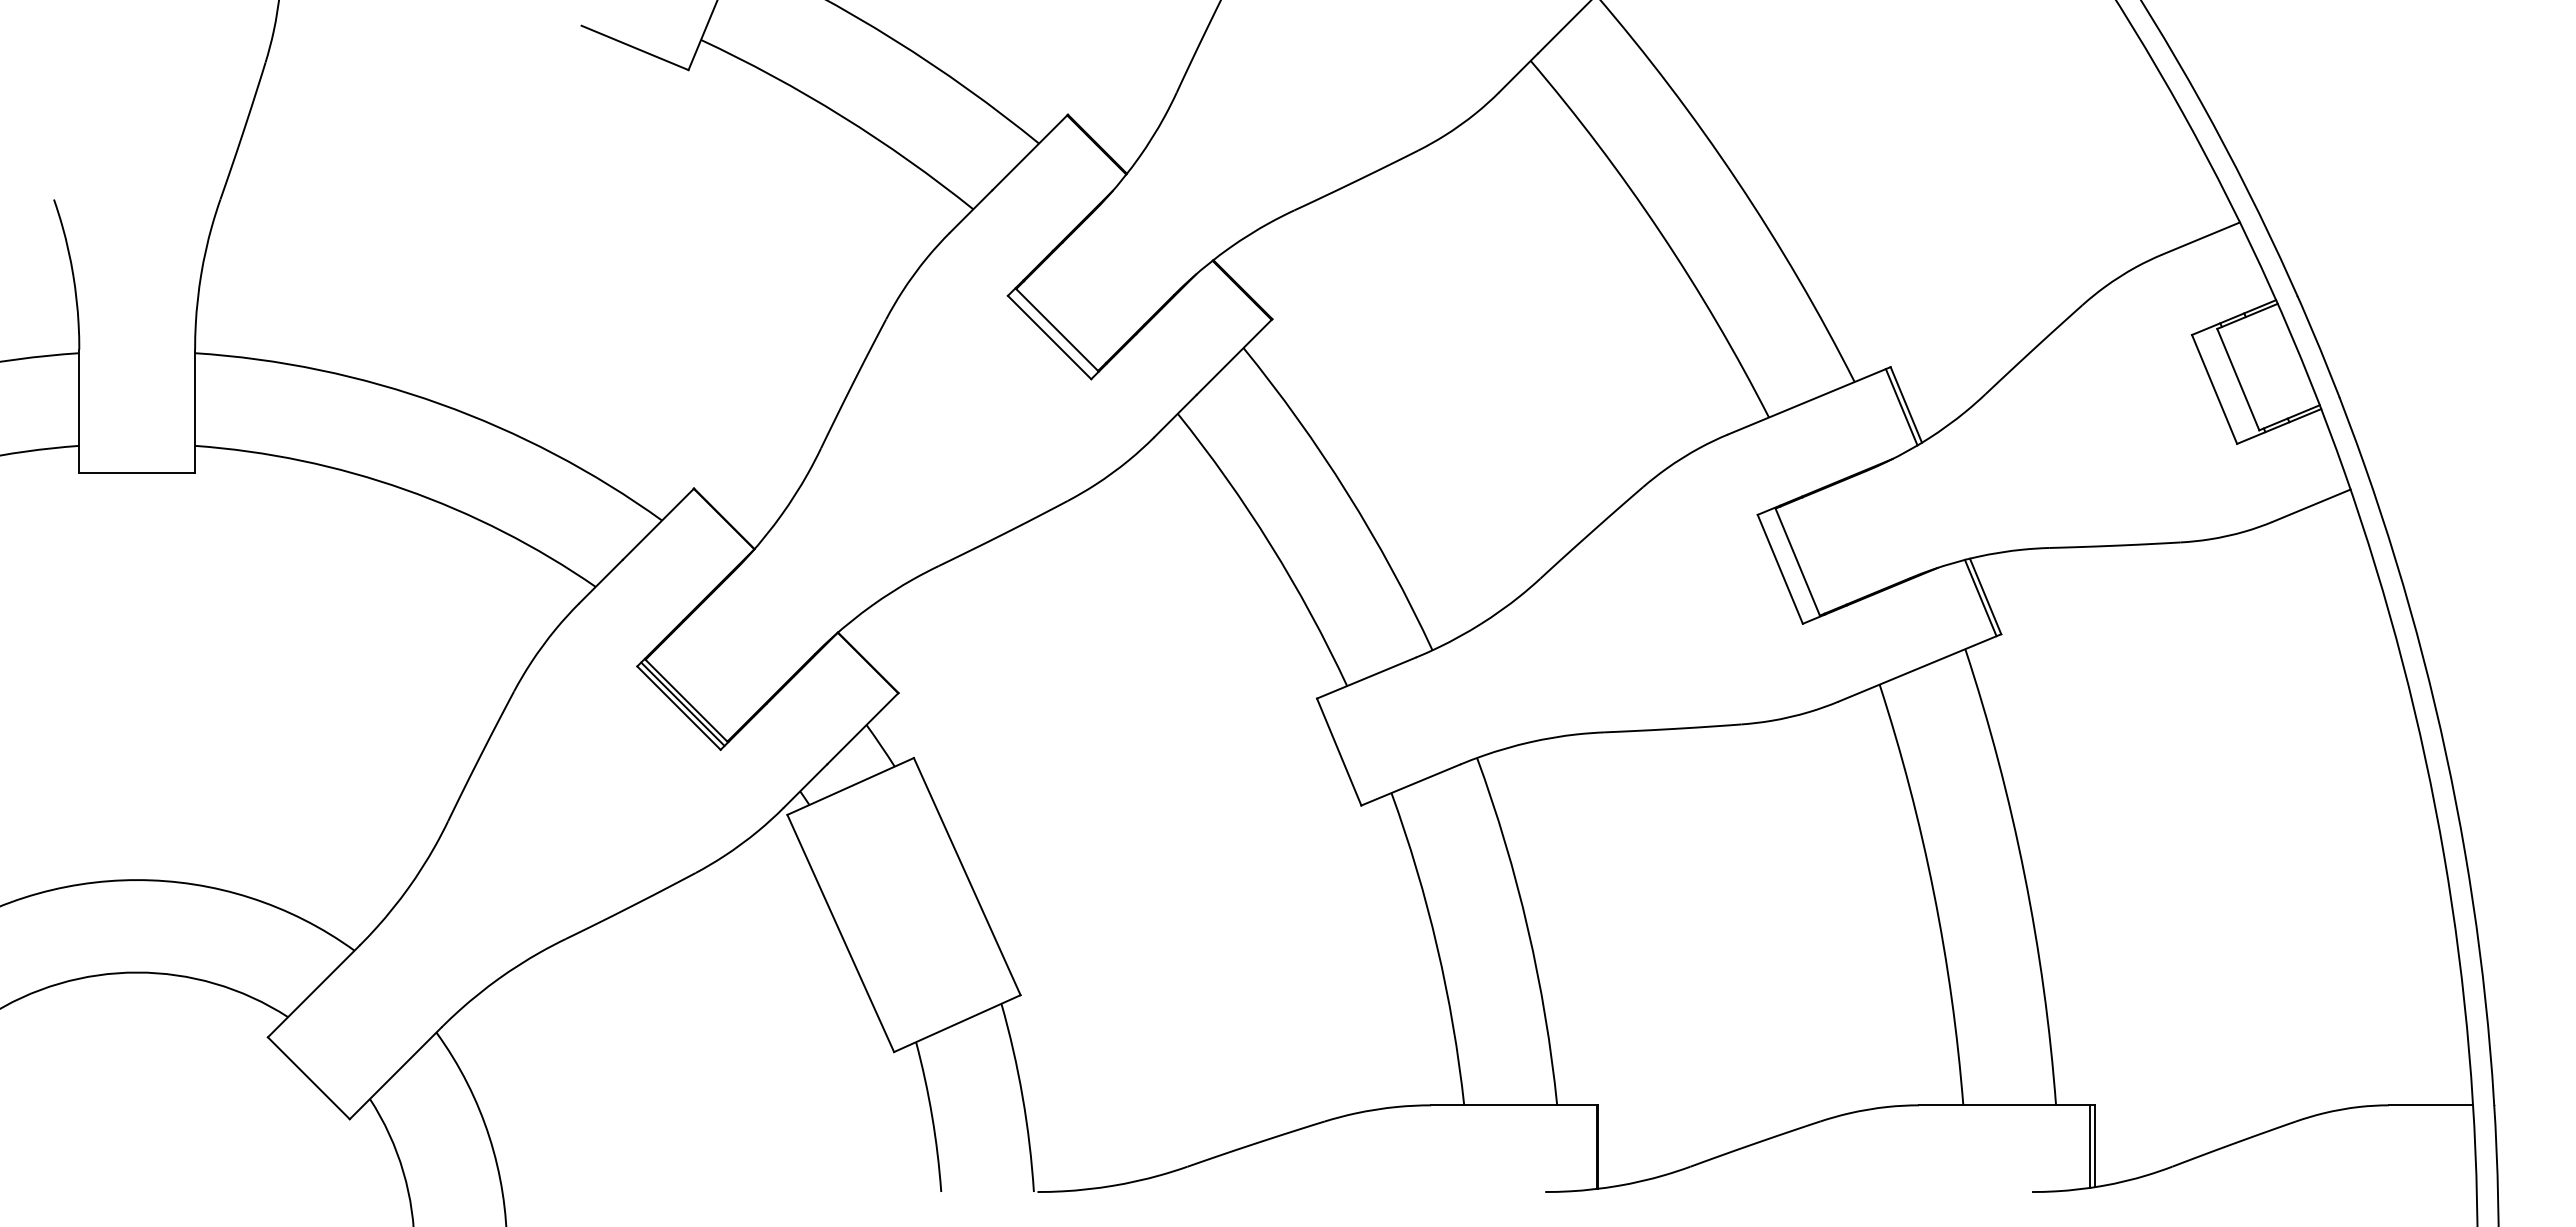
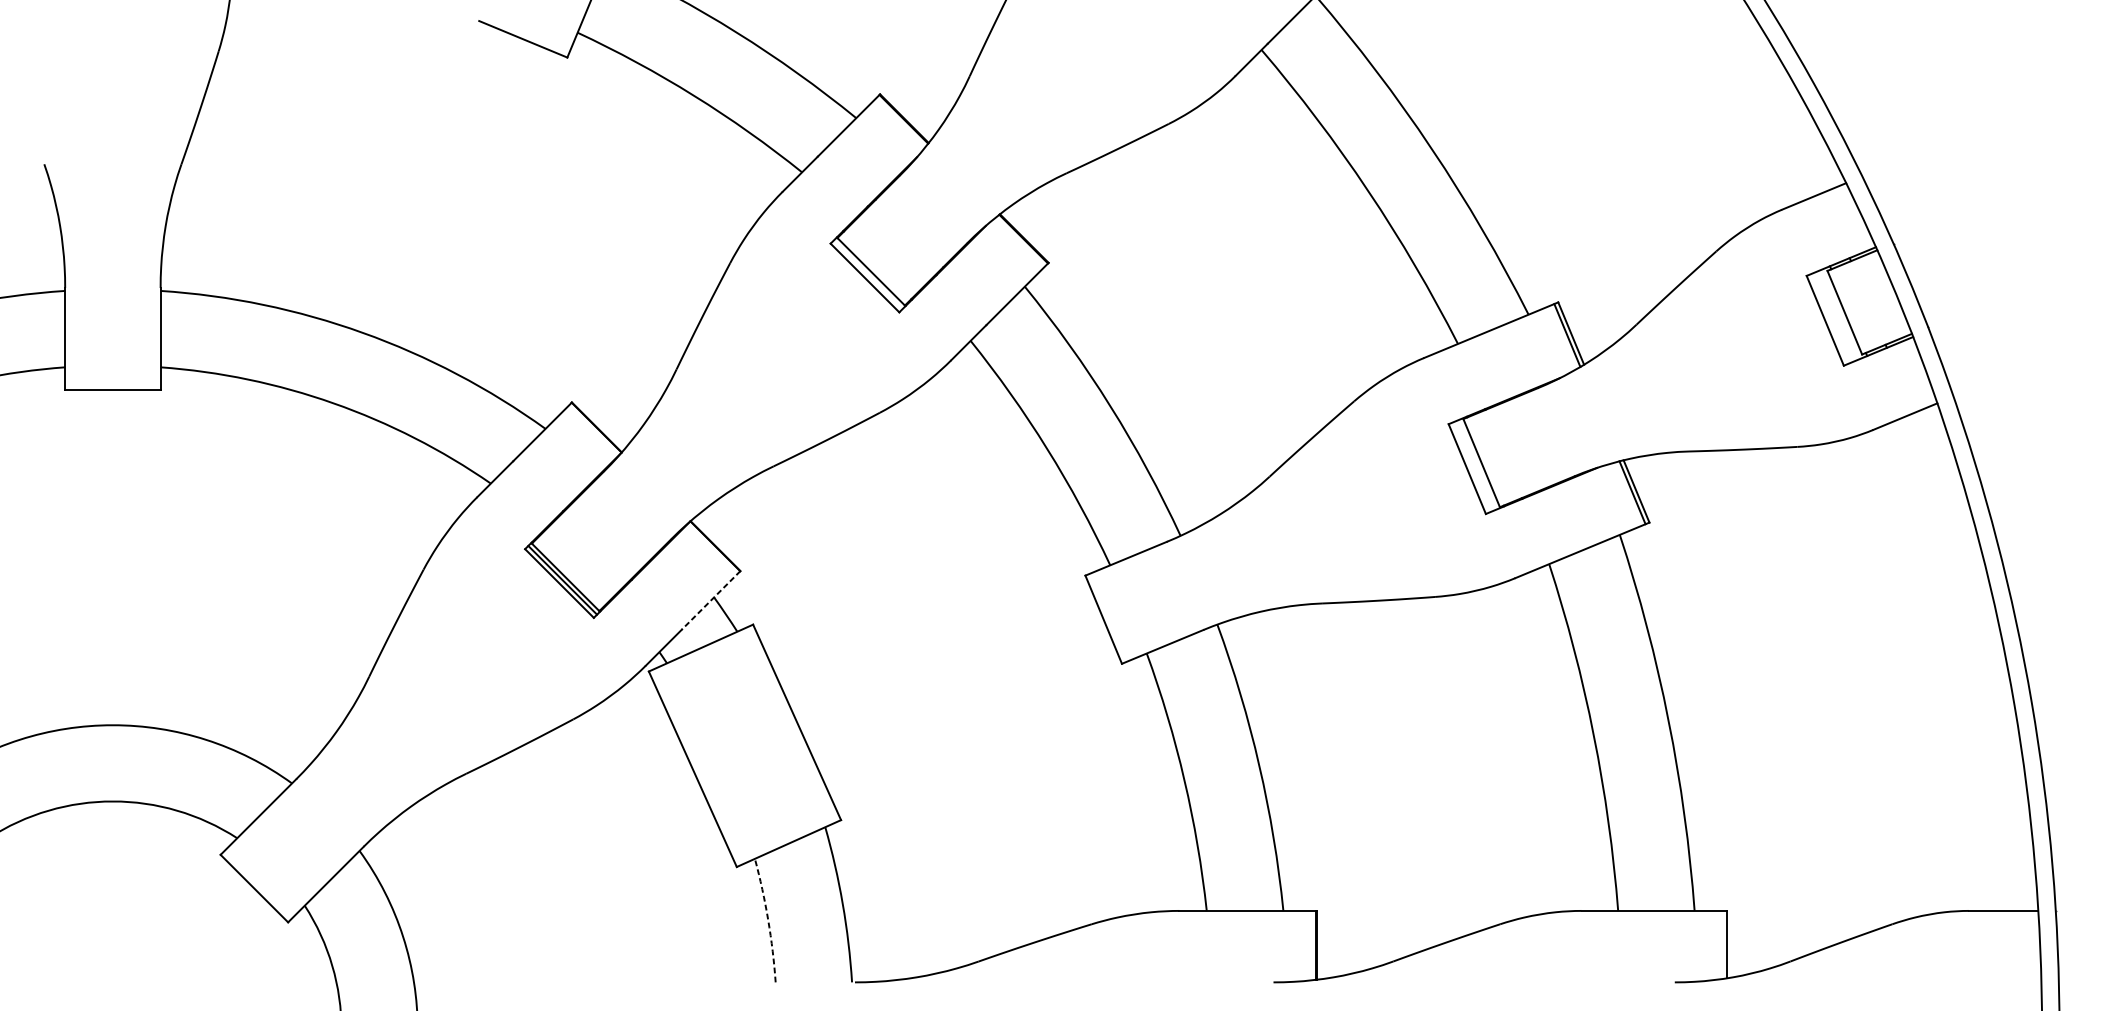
line: (862, 729) -> (710, 601), solid -> dashed
arc: (932, 1116) -> (768, 920), solid -> dashed
line: (2089, 1146) -> (1722, 944), removed

